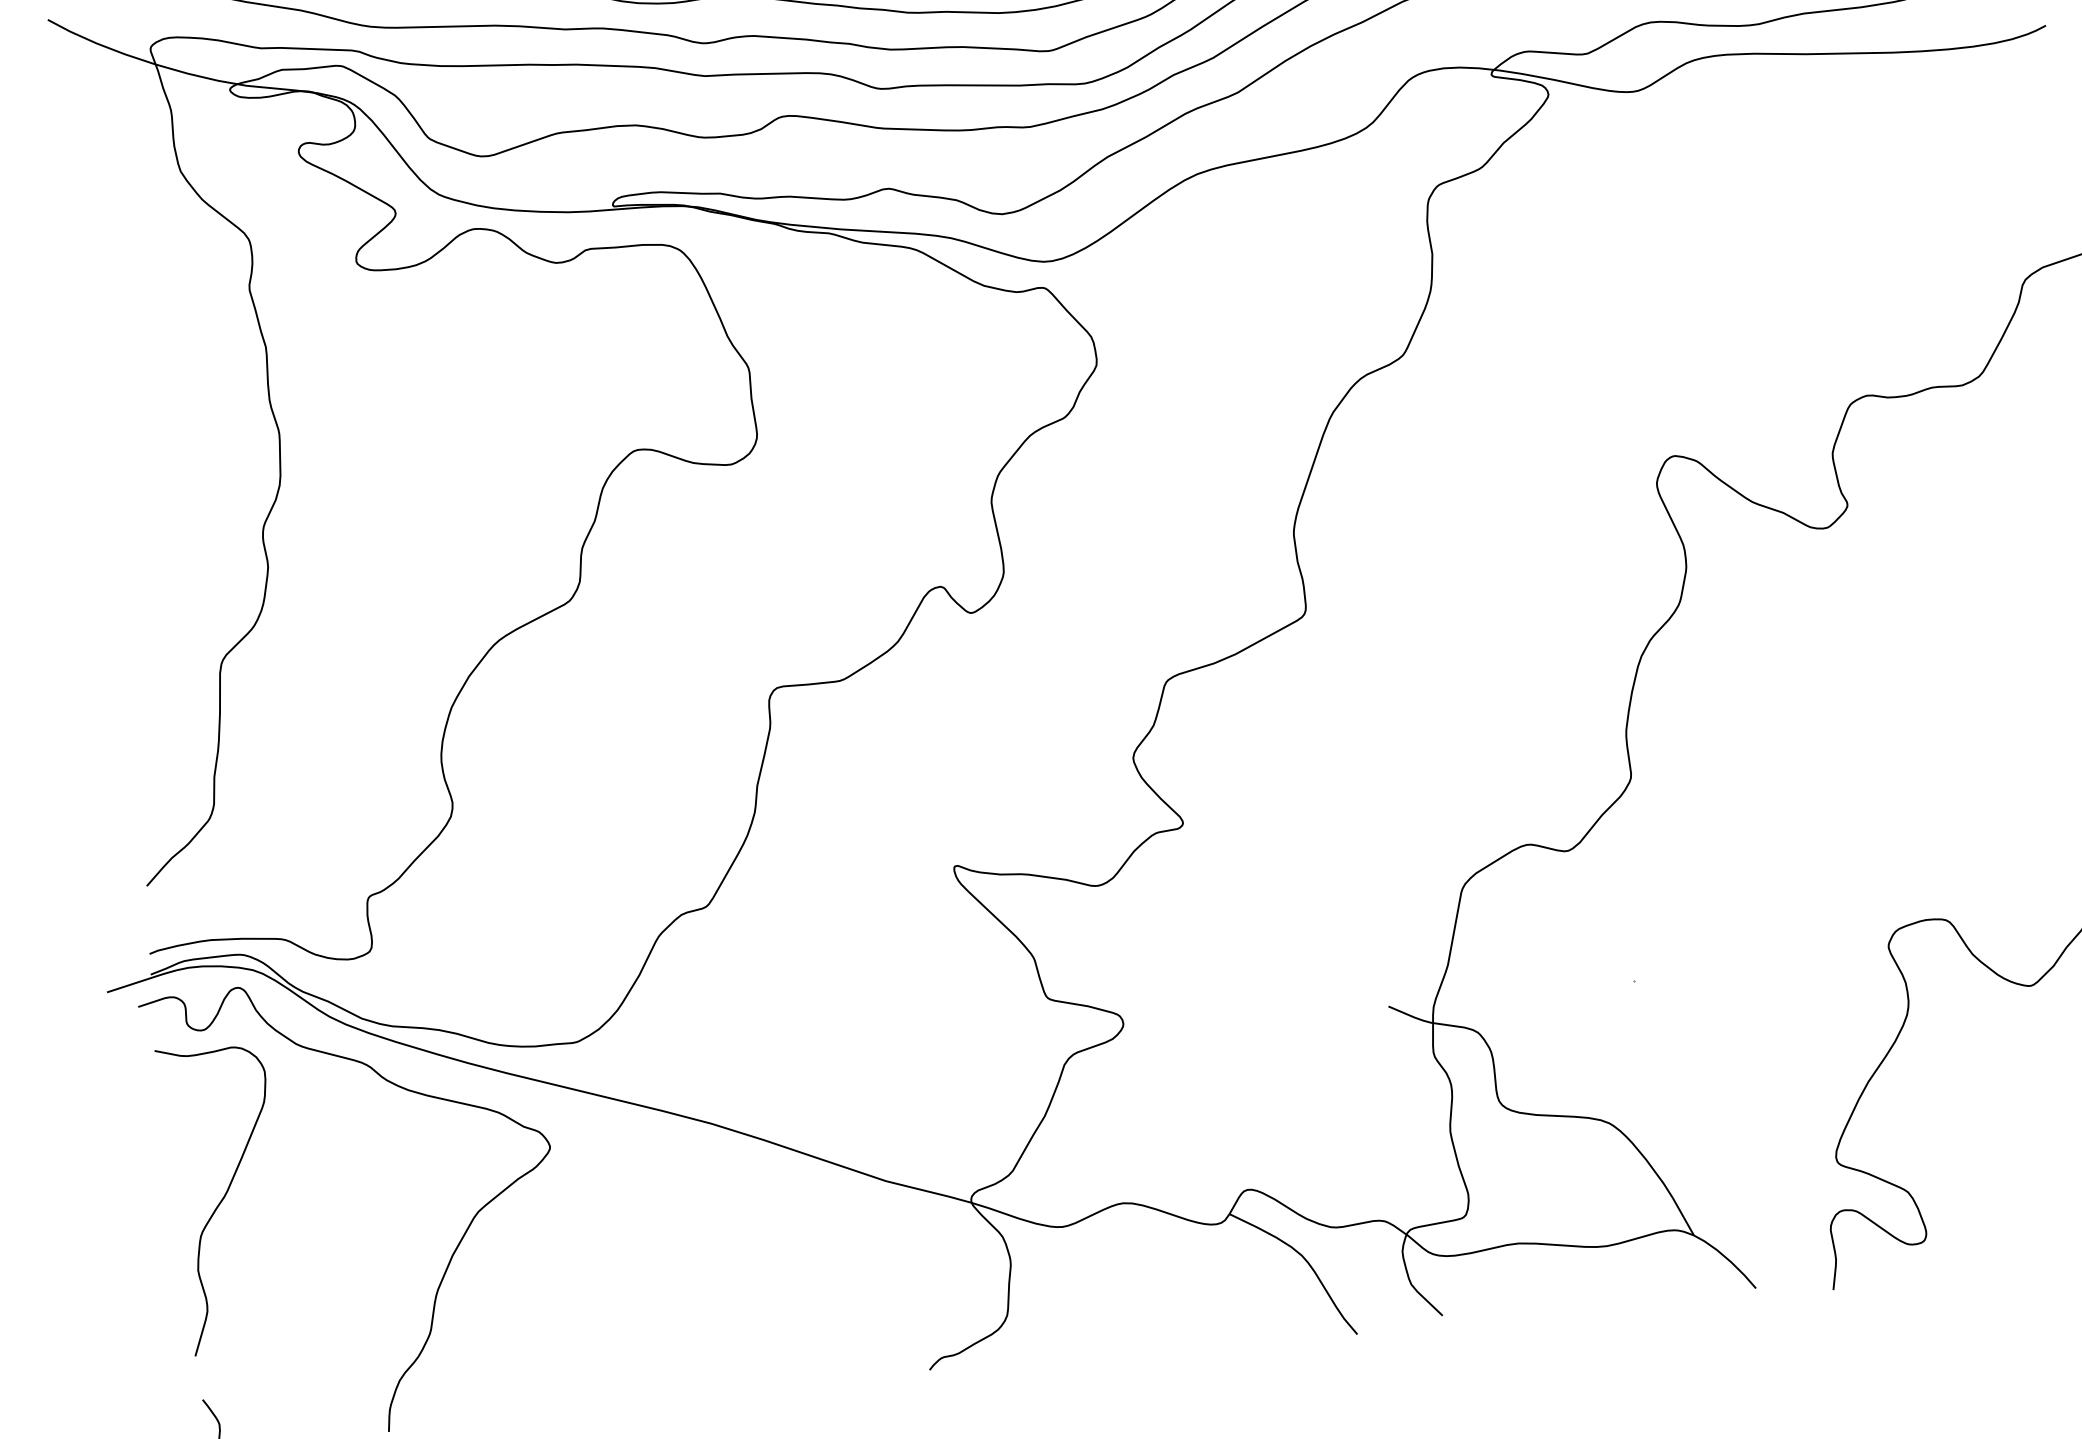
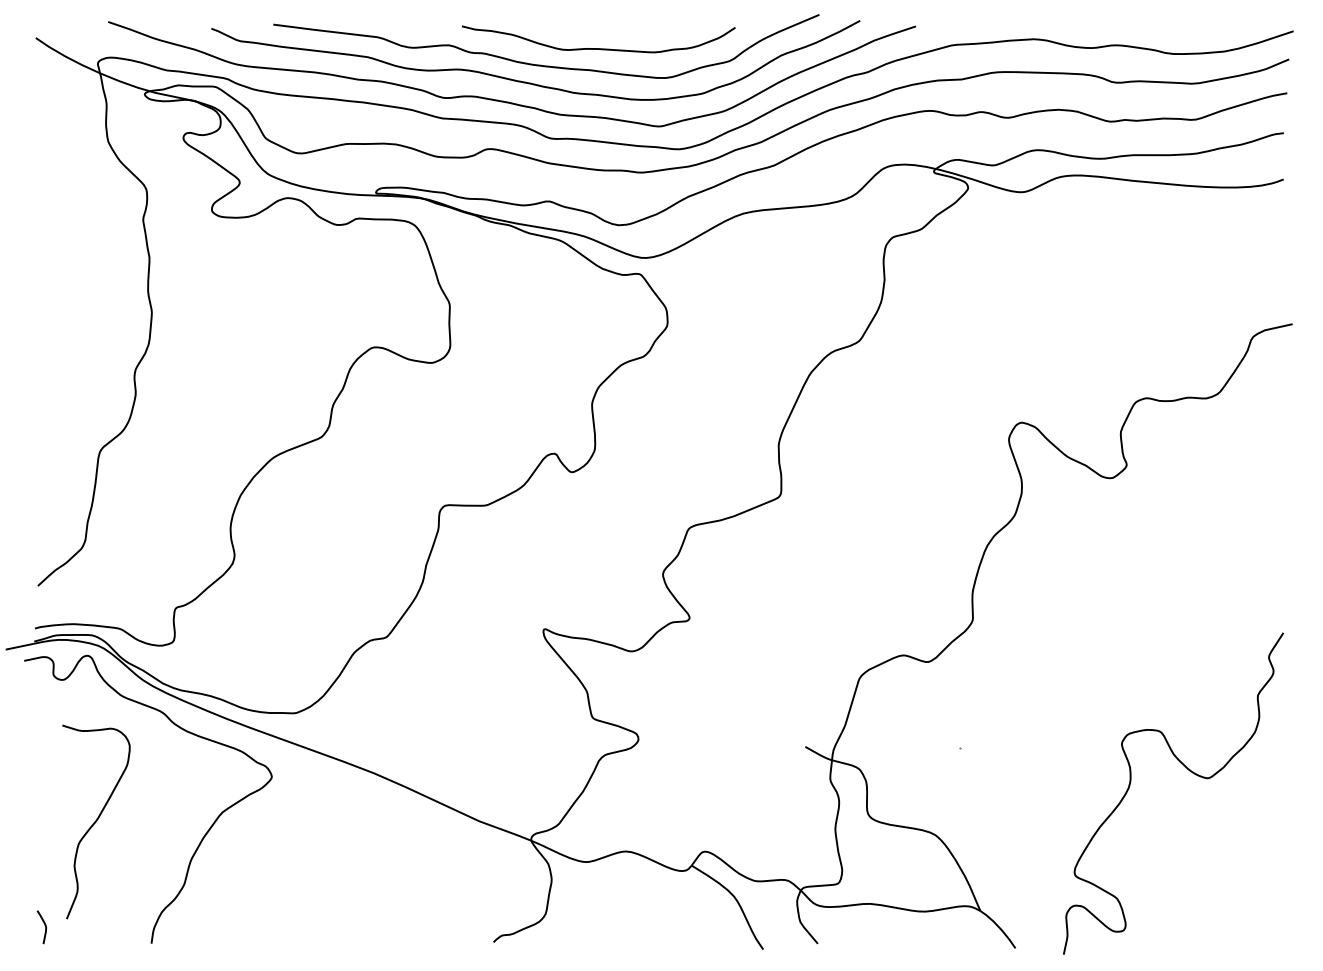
curve: (225, 1196) -> (96, 821), moved

